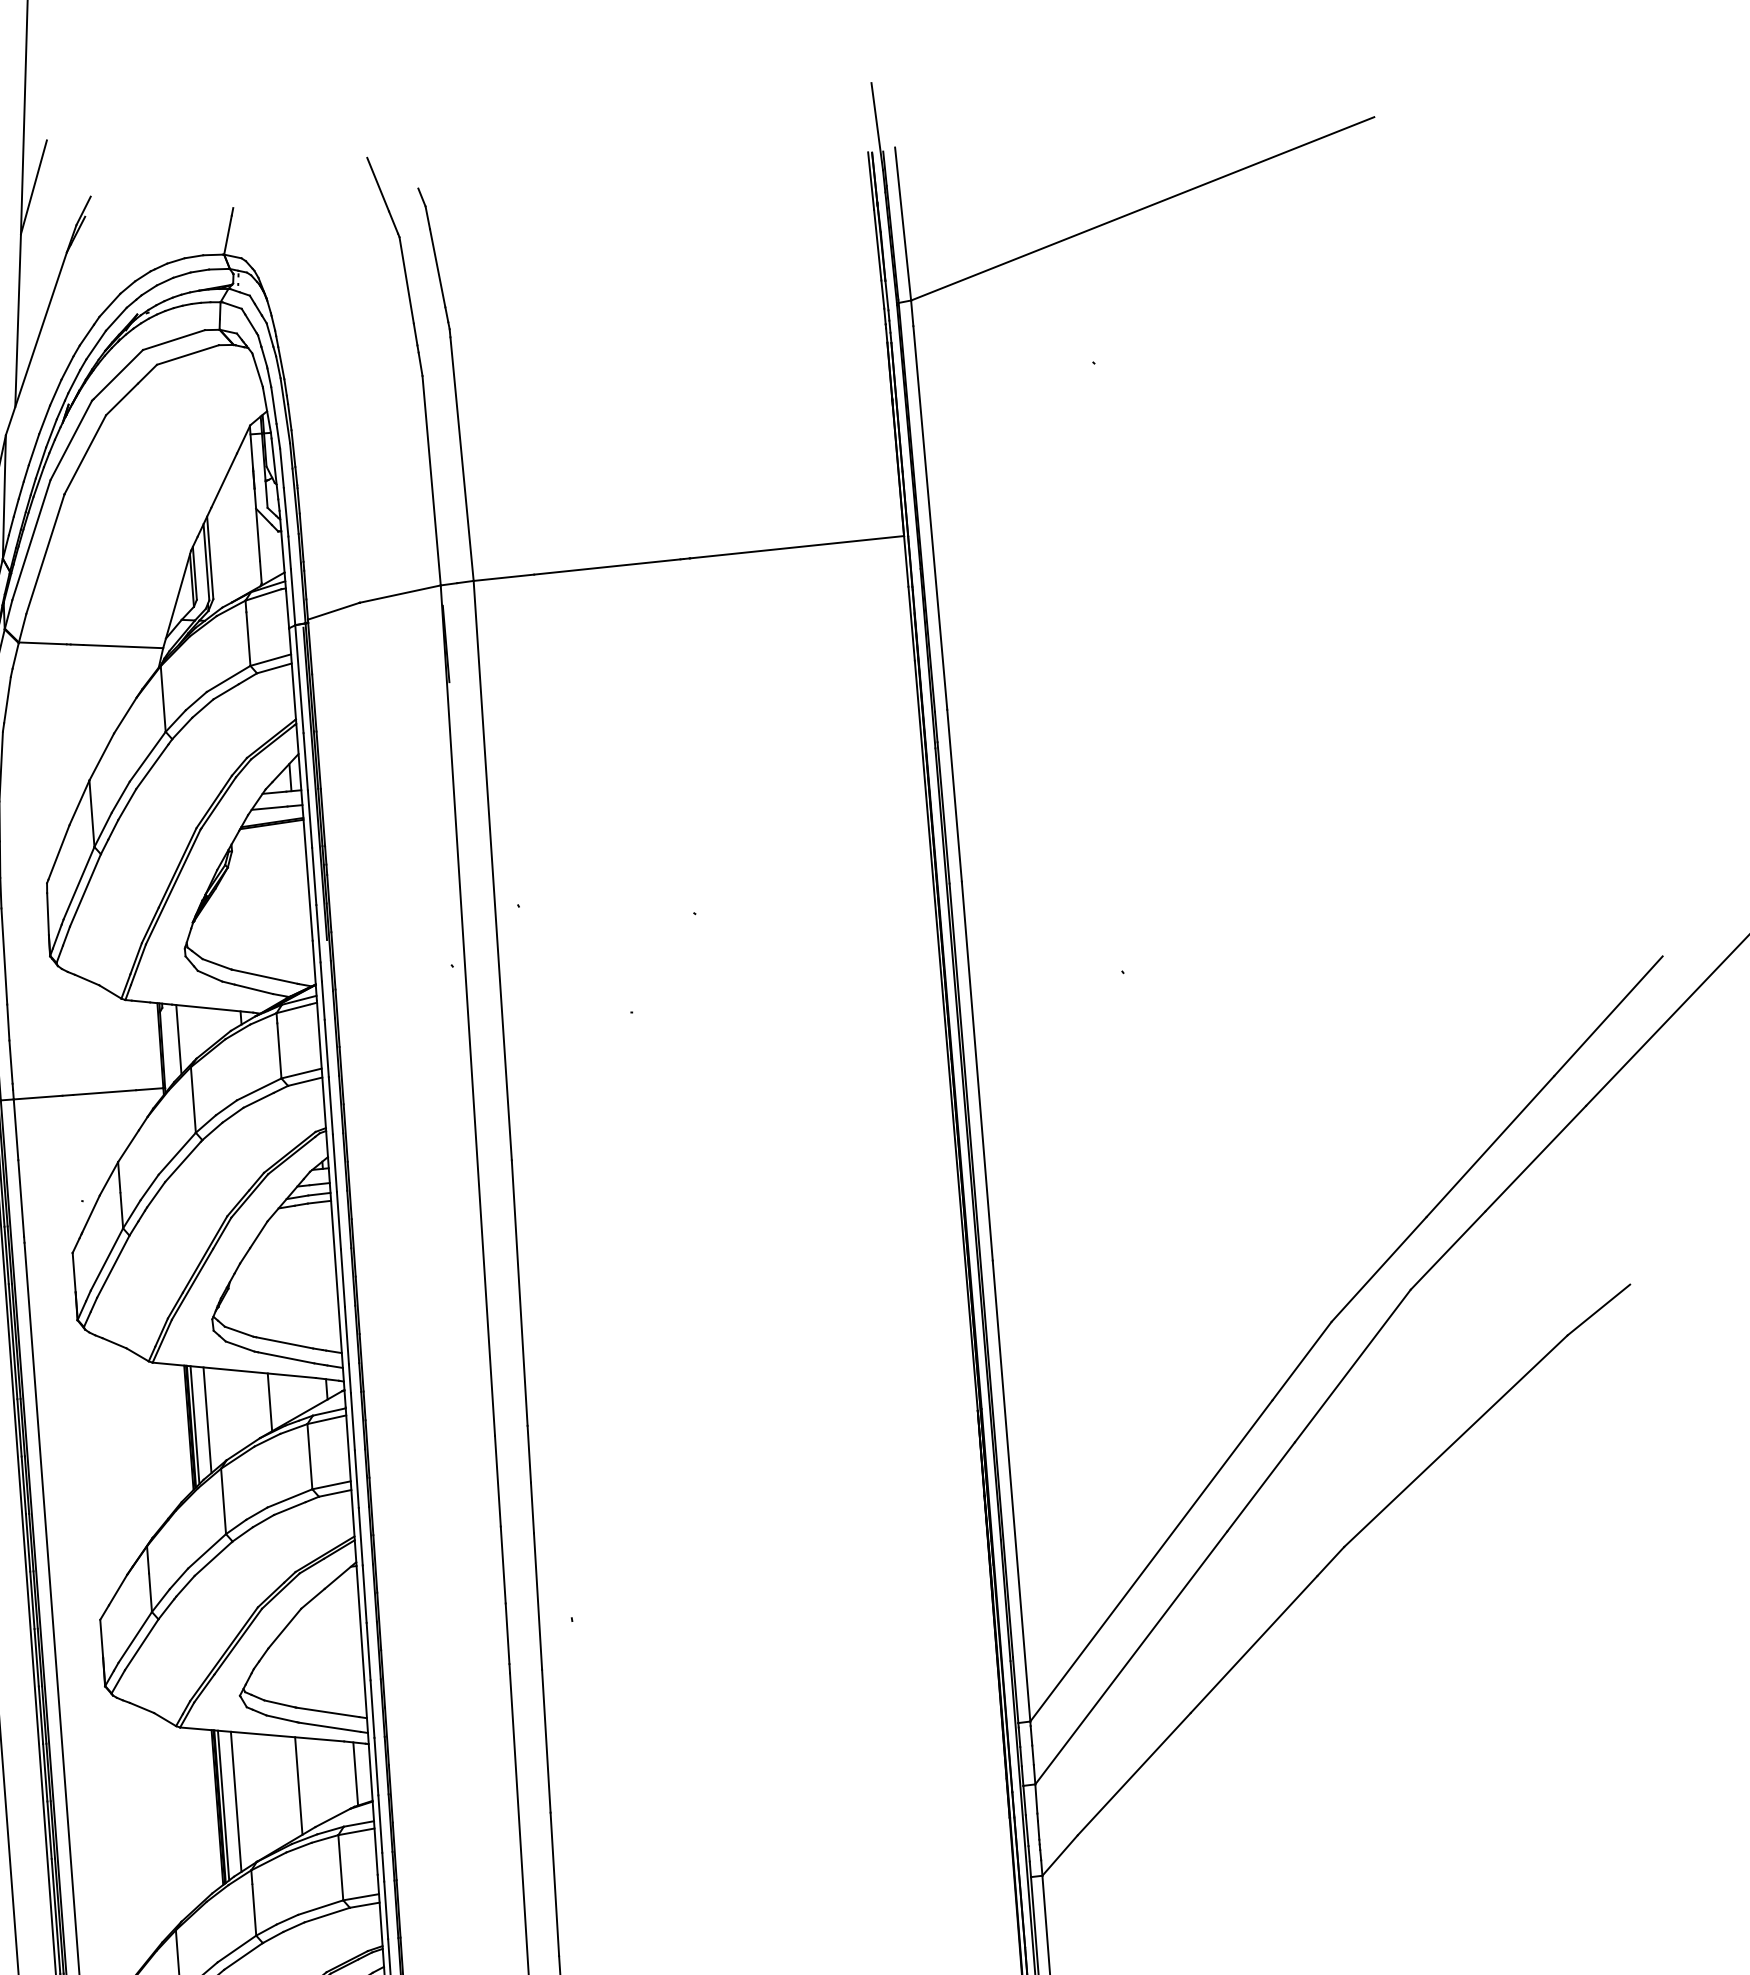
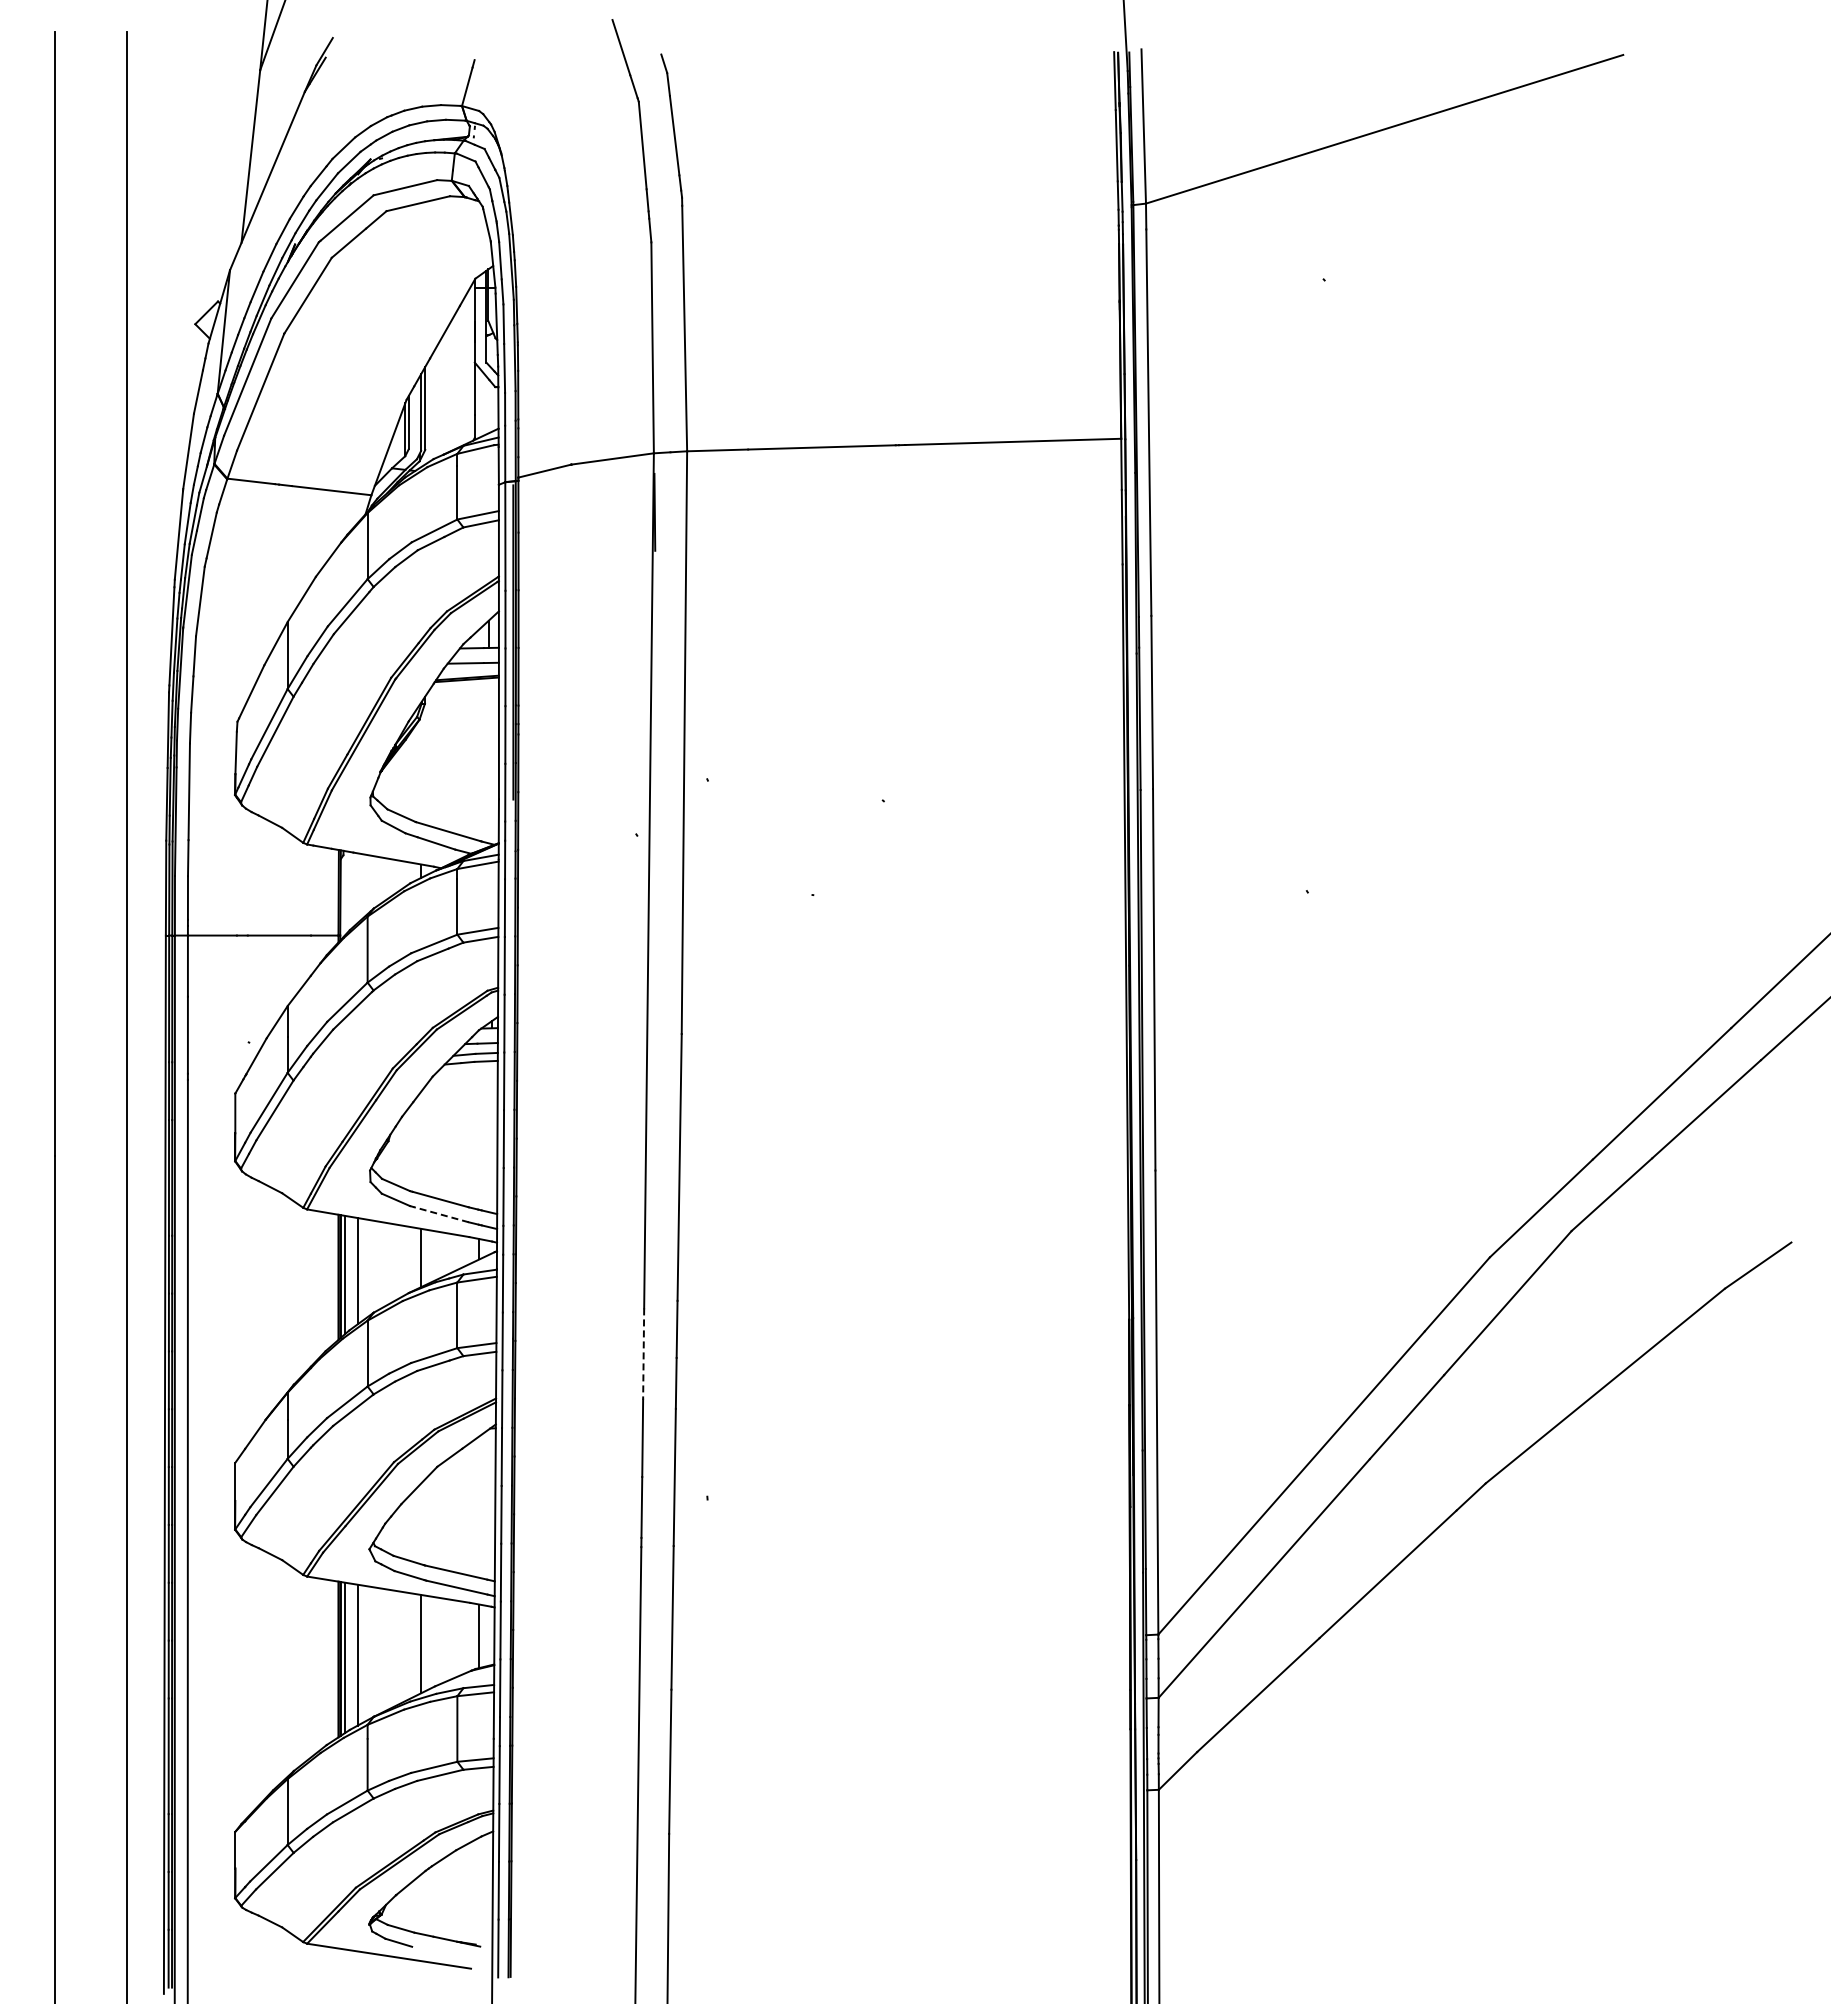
line: (178, 1039) -> (357, 888), removed
line: (286, 1357) -> (441, 1214), solid -> dashed
line: (497, 1481) -> (643, 1354), solid -> dashed

